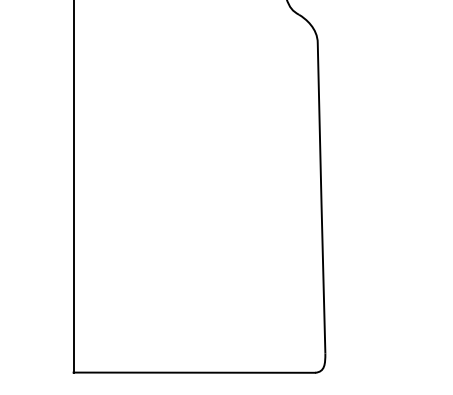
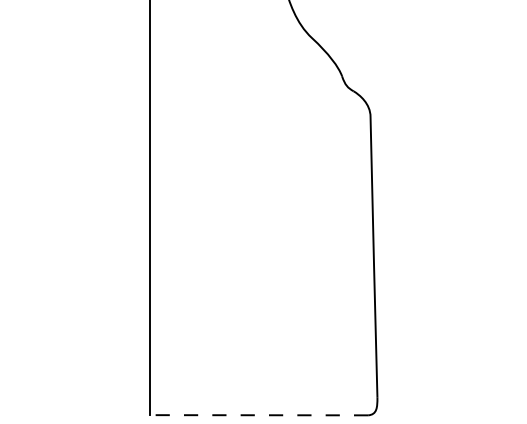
line: (193, 372) -> (258, 415), solid -> dashed

